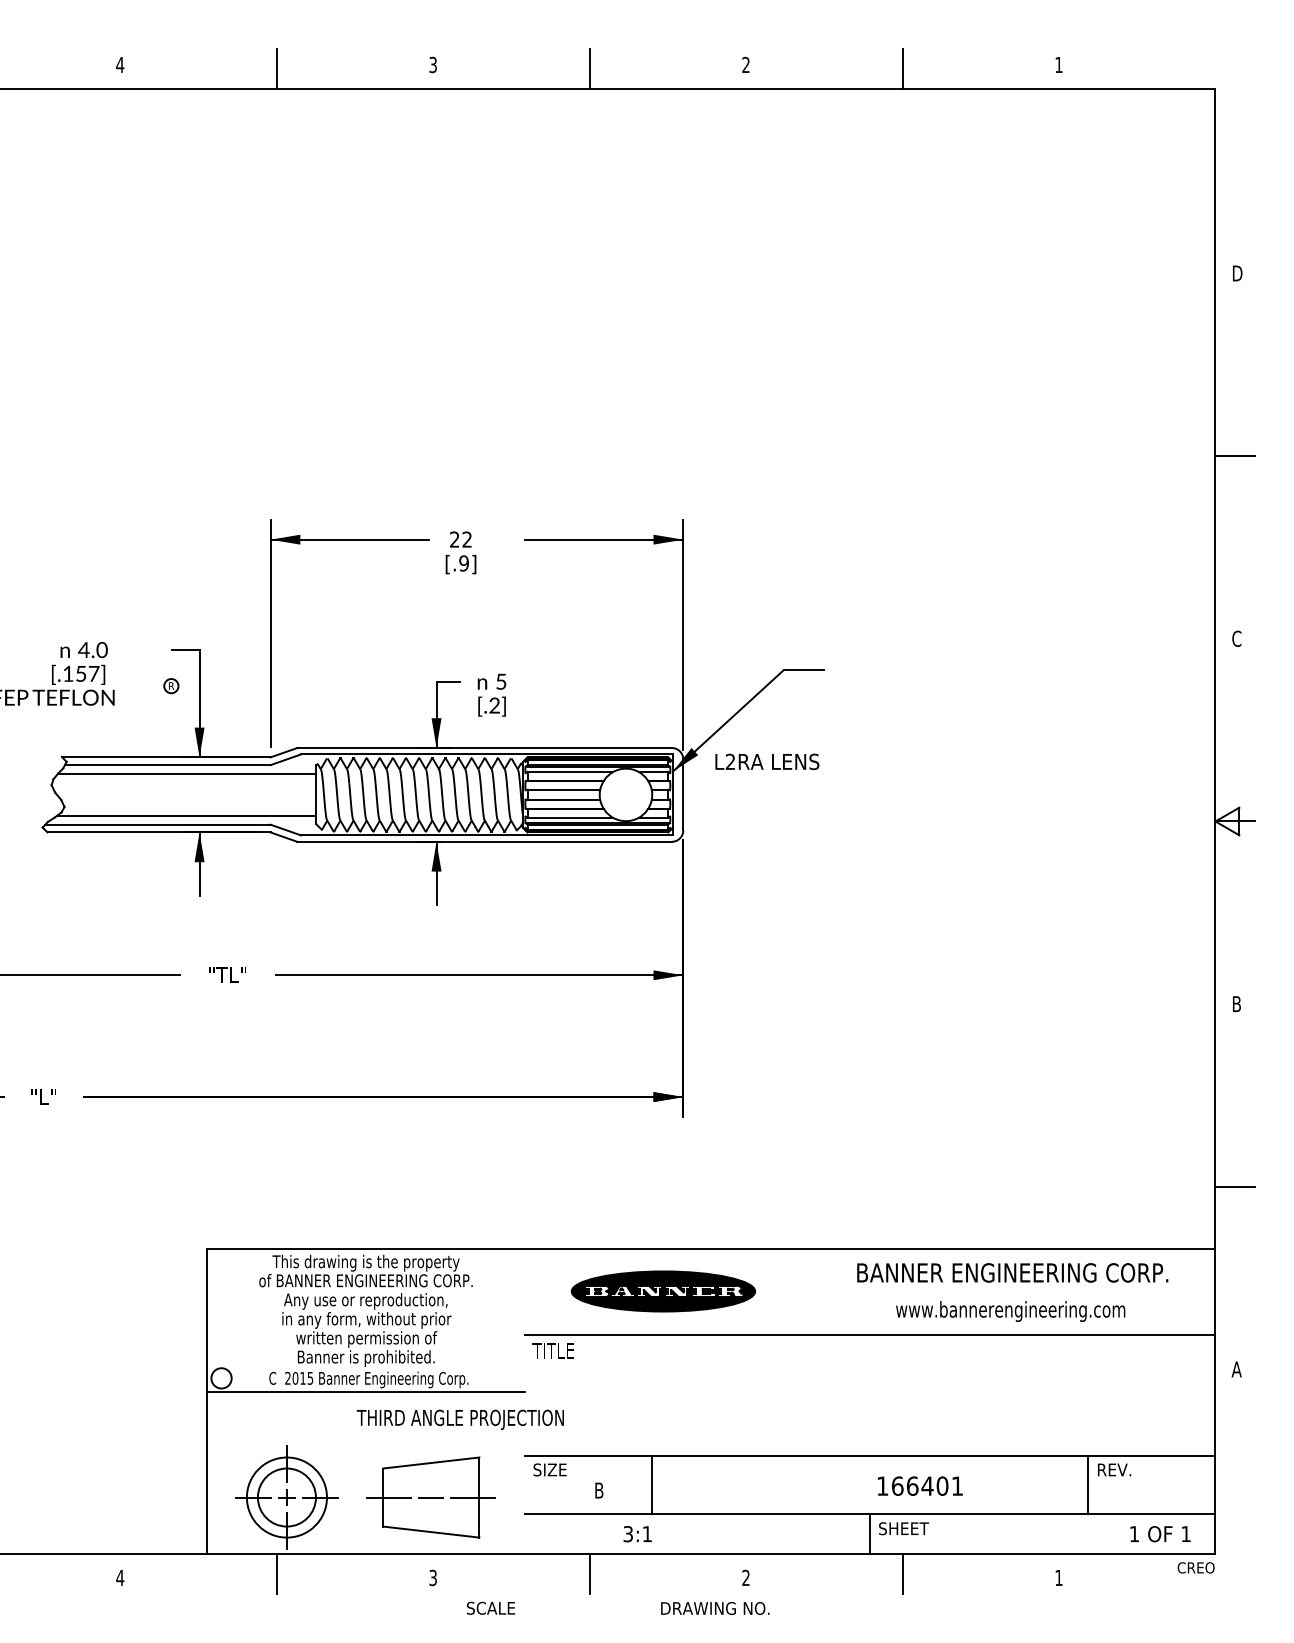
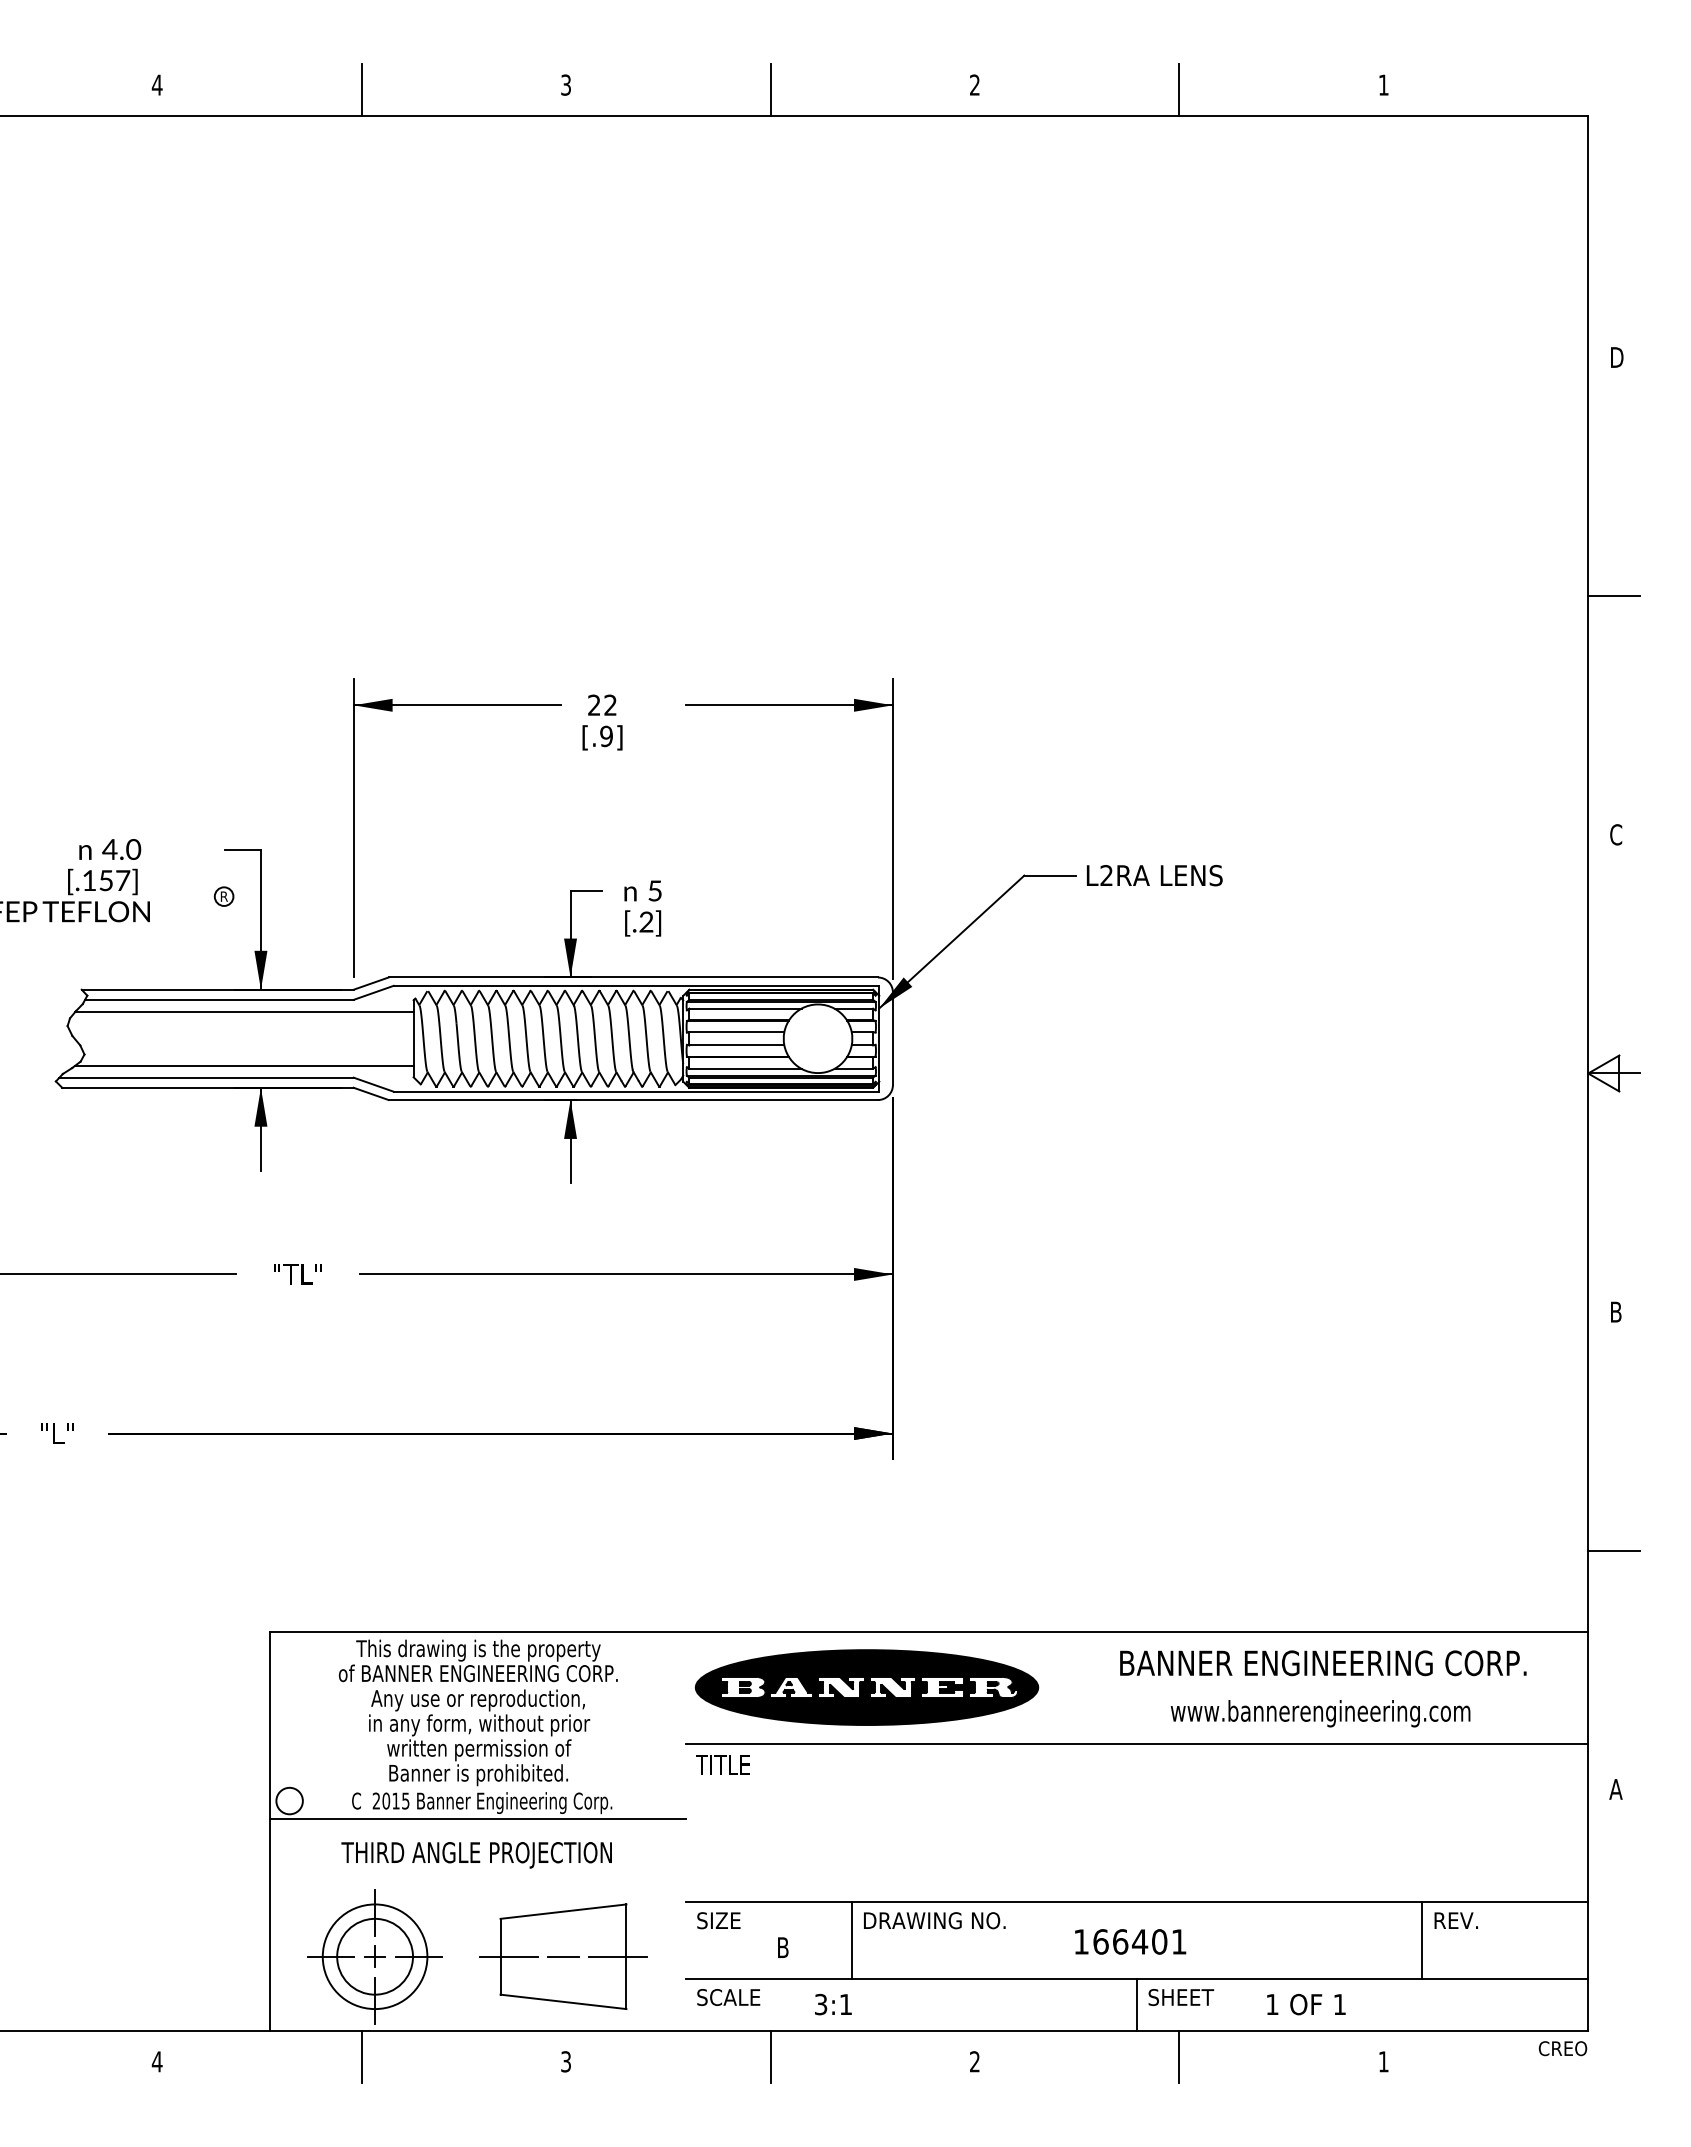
text: (767, 761) -> (1154, 875), moved
part: (663, 1291) -> (866, 1687), size x1.43
text: (460, 1420) -> (476, 1855), moved
text: (920, 1485) -> (1130, 1941), moved
text: (1160, 1534) -> (1306, 2004), moved
text: (490, 1608) -> (728, 1997), moved
text: (715, 1608) -> (934, 1920), moved

